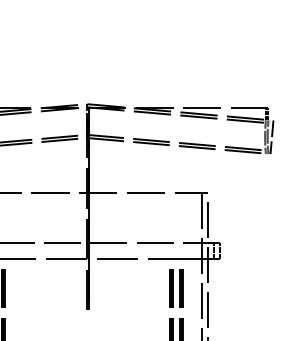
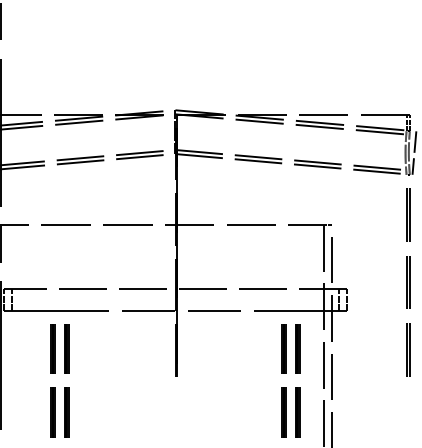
line: (266, 237) -> (407, 282), added

